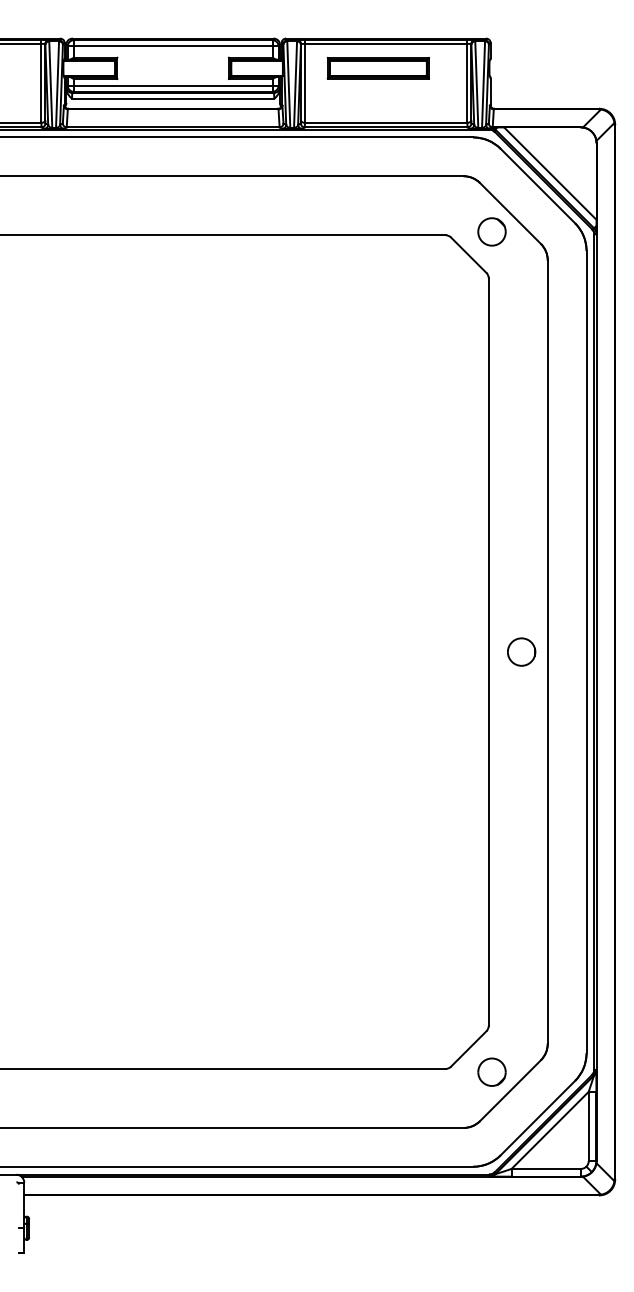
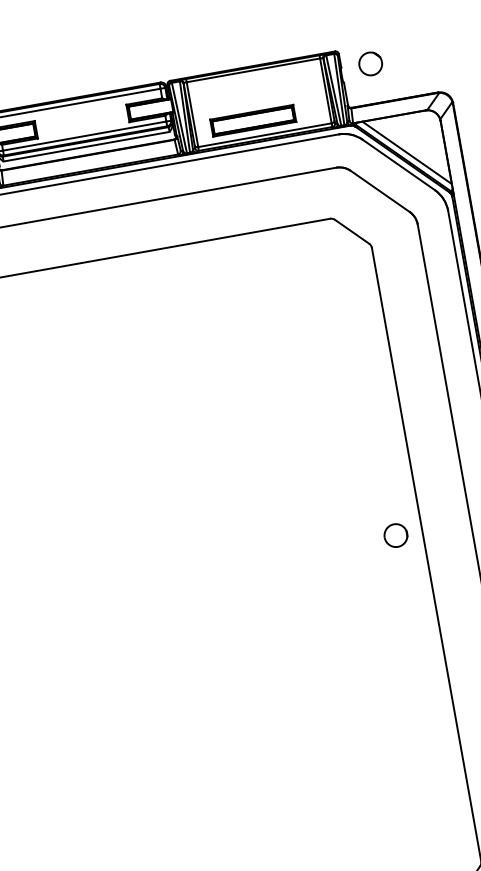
part: (377, 68) -> (252, 121), moved
part: (491, 231) -> (370, 63), moved
part: (521, 651) -> (395, 535), moved

